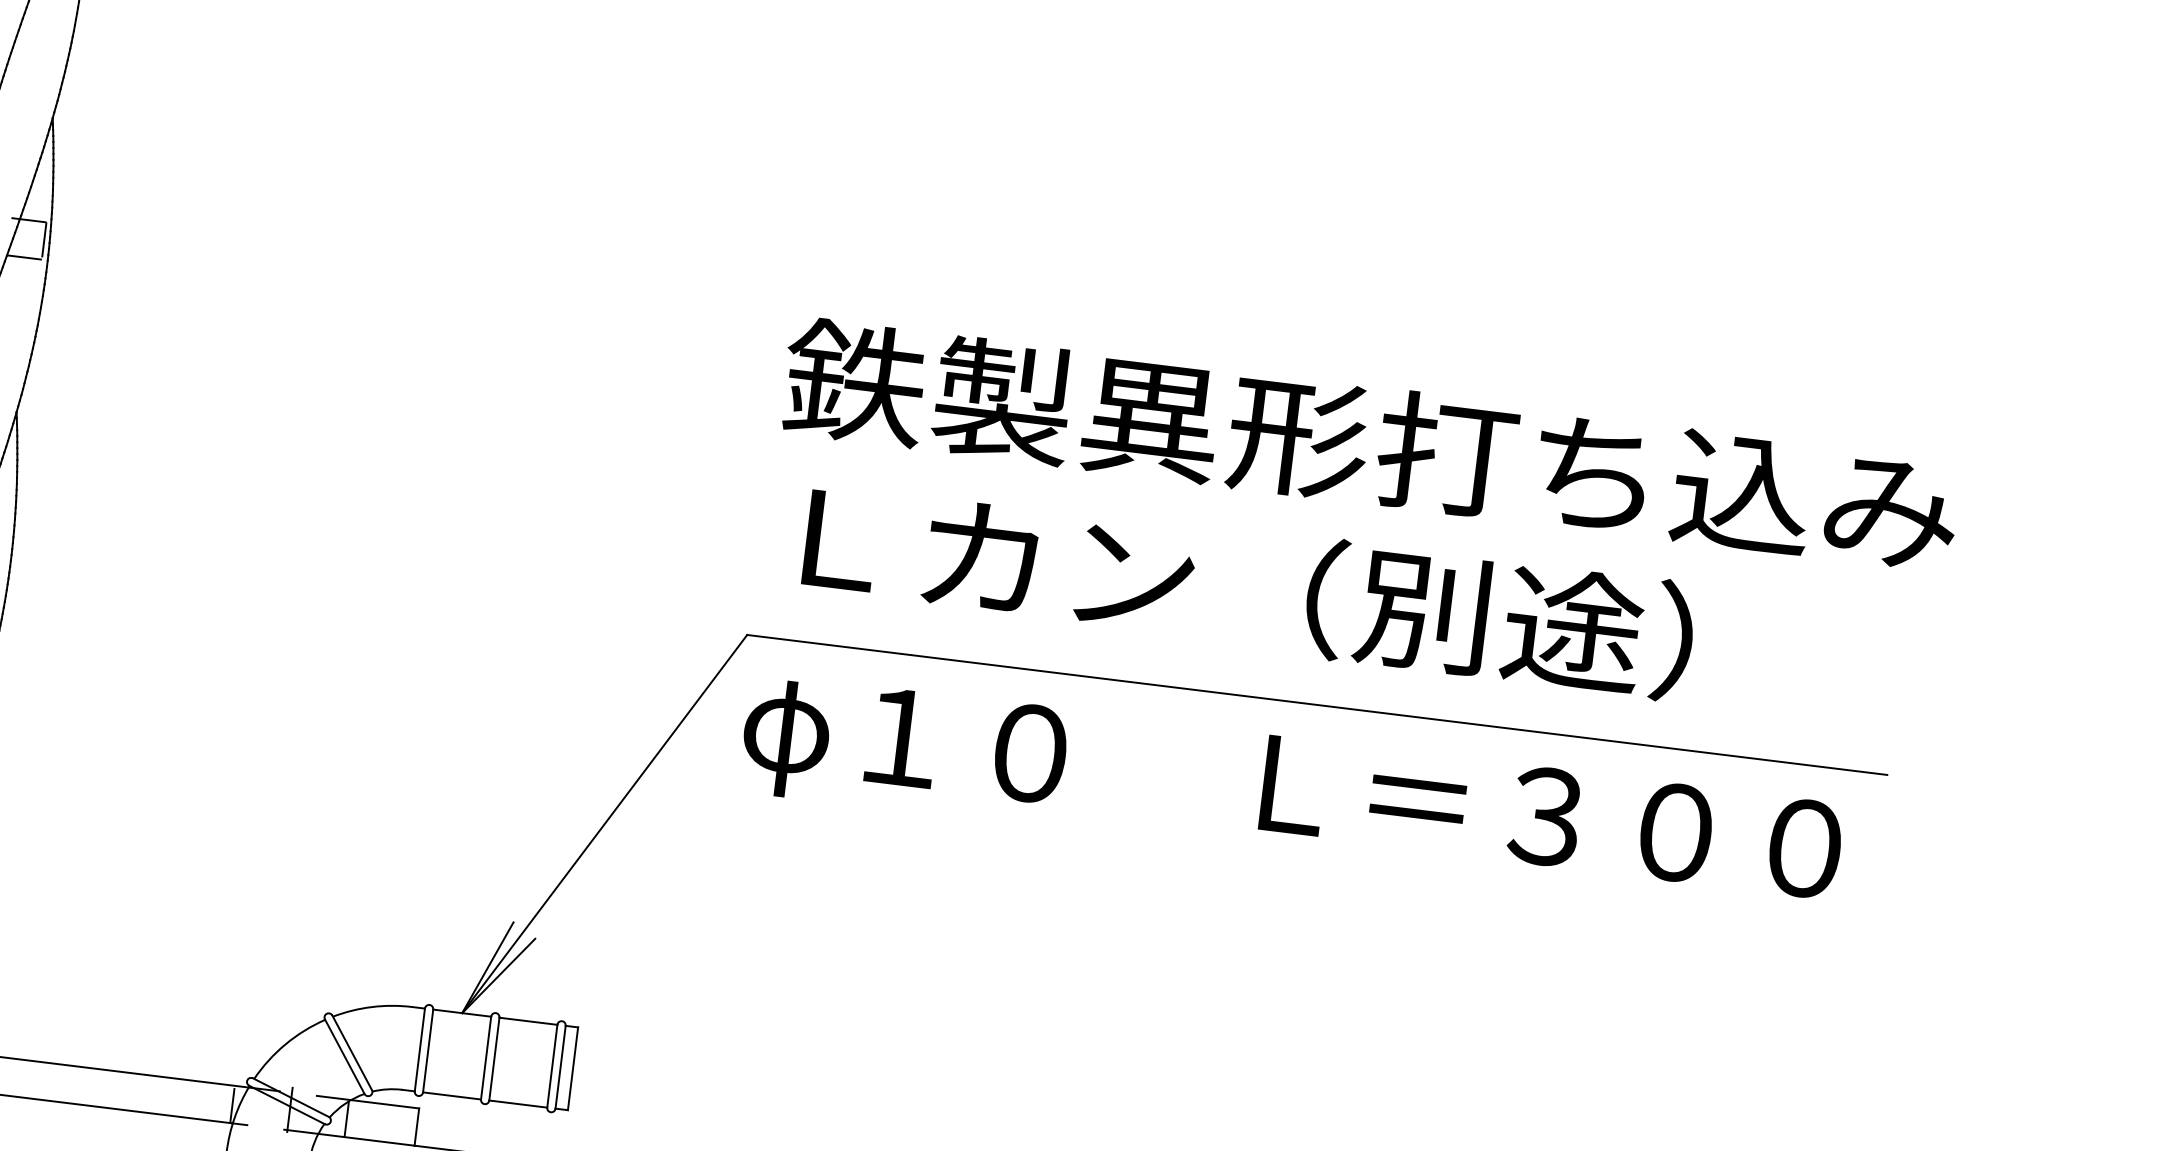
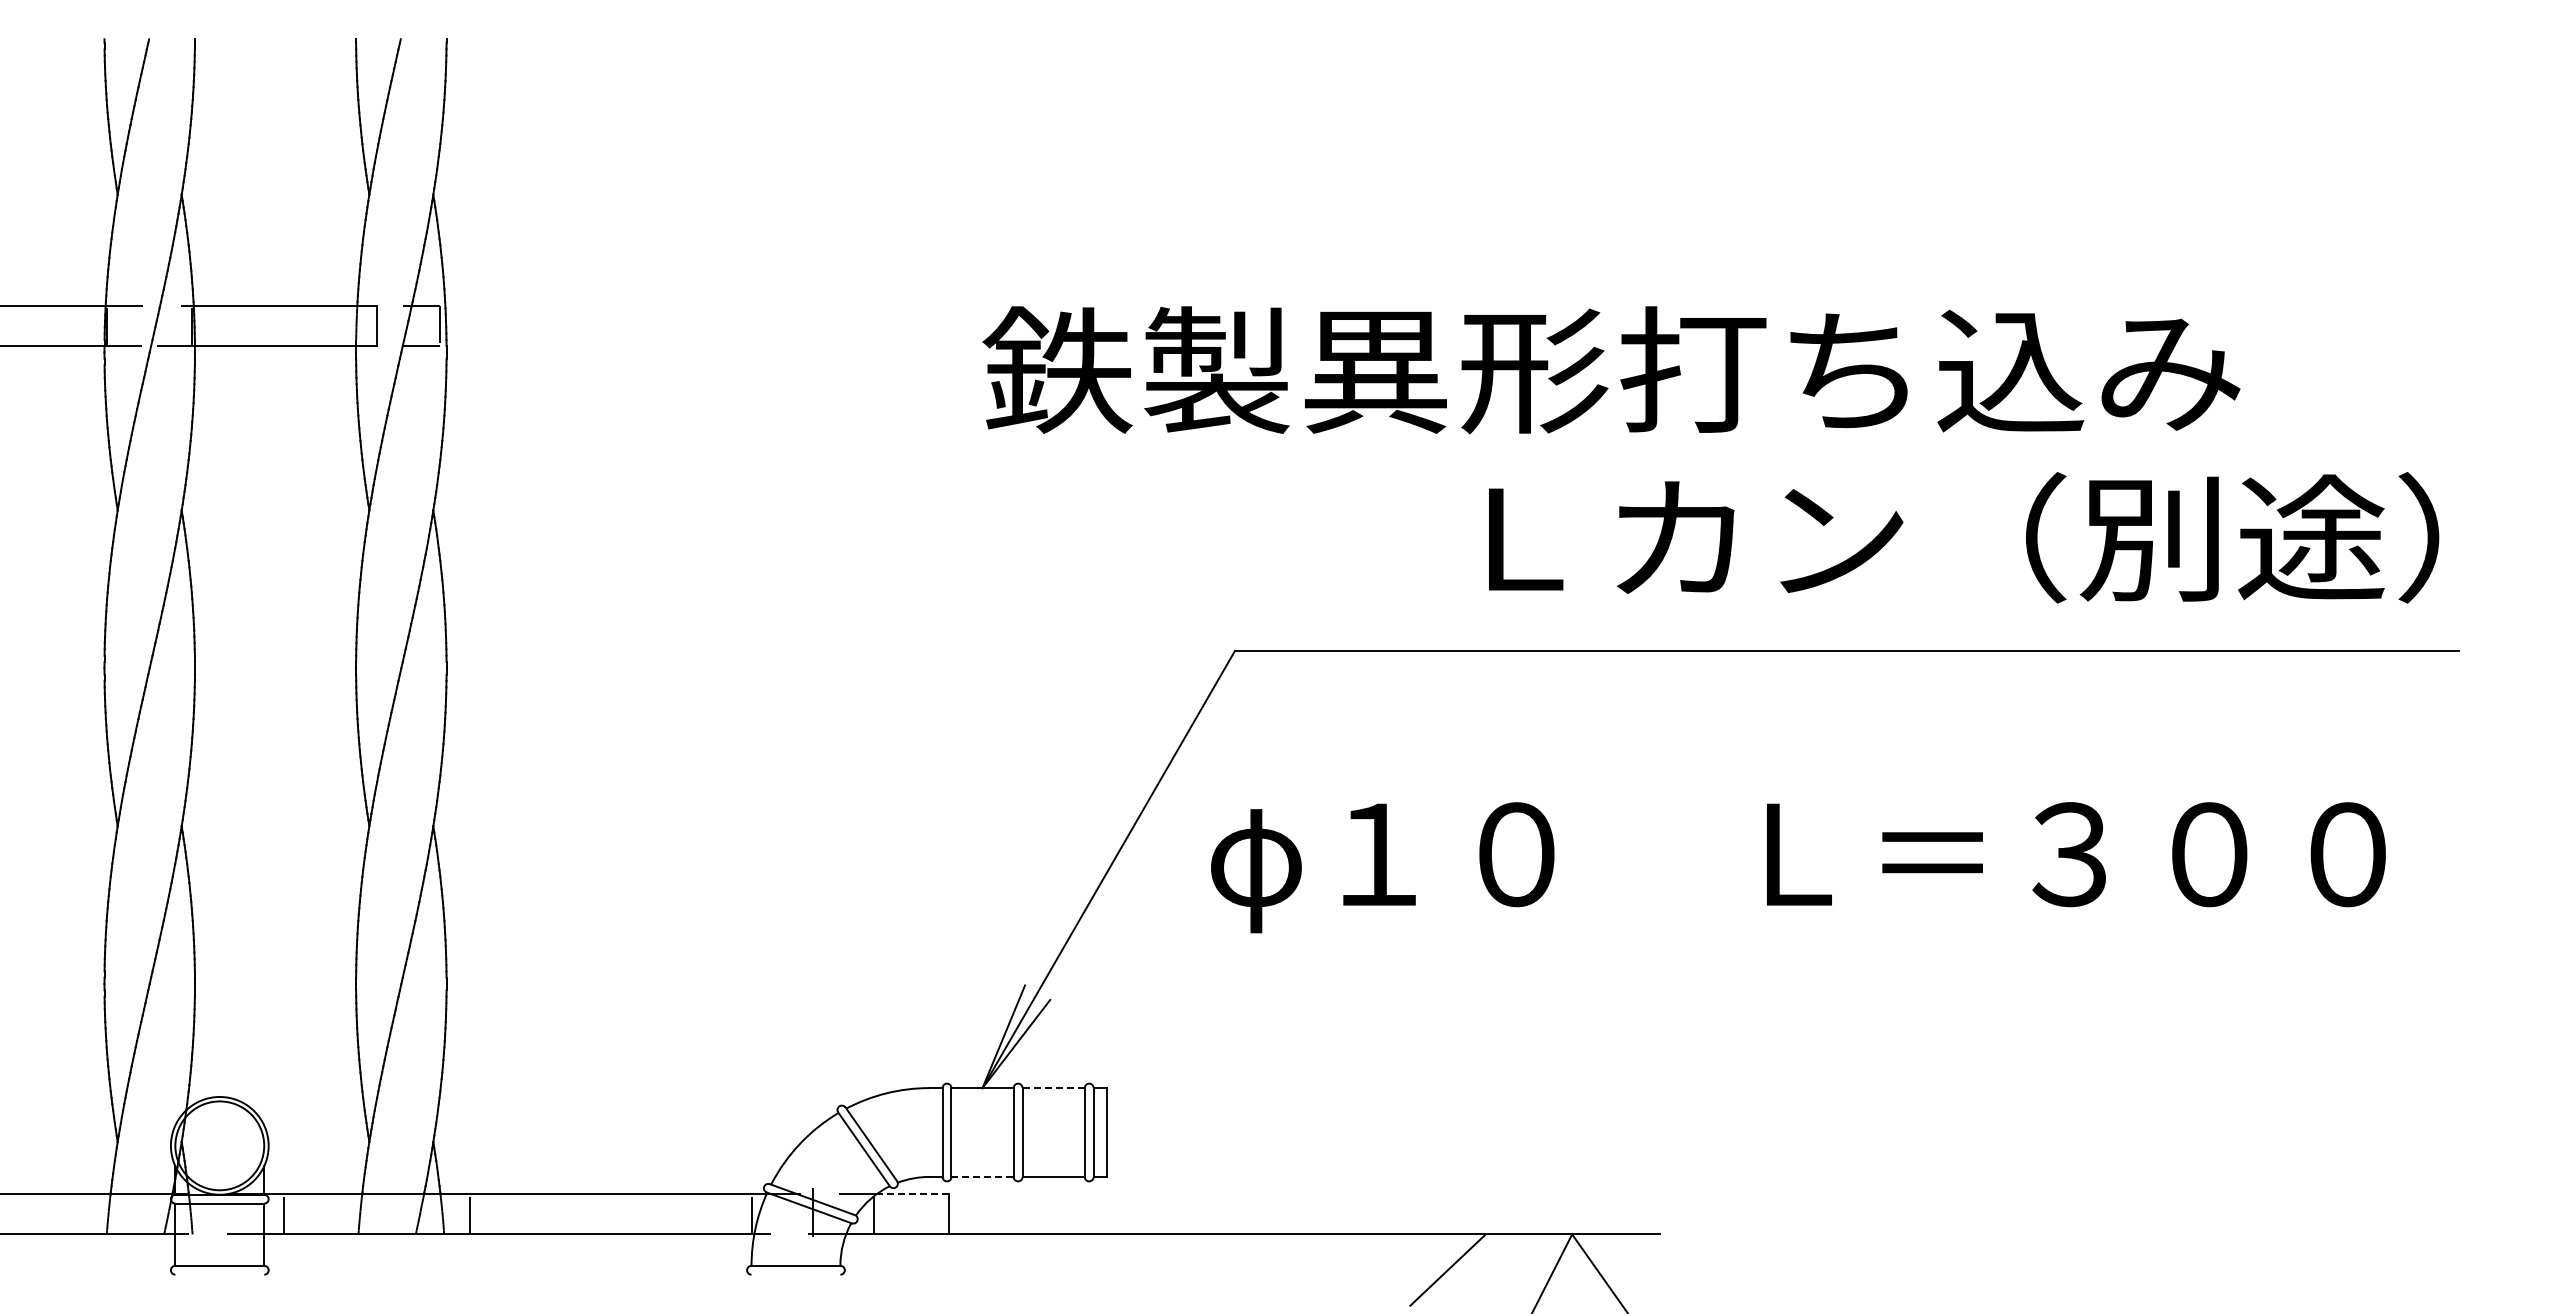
text: (1370, 446) -> (1611, 370), moved
text: (1249, 589) -> (1964, 537), moved
text: (1291, 797) -> (1798, 867), moved
line: (529, 1021) -> (1054, 1088), solid -> dashed
line: (452, 1095) -> (983, 1176), solid -> dashed
line: (384, 1104) -> (912, 1194), solid -> dashed

